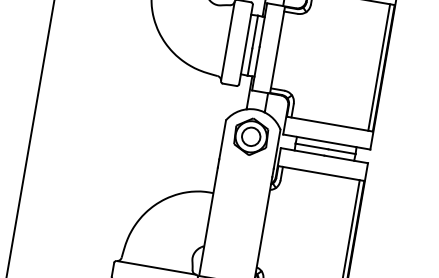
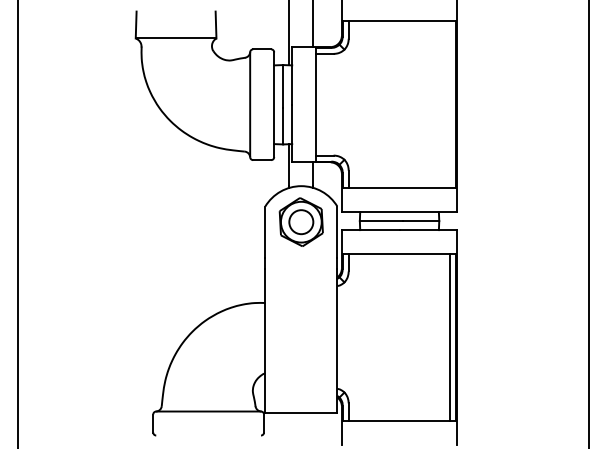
line: (379, 67) -> (450, 104), removed

